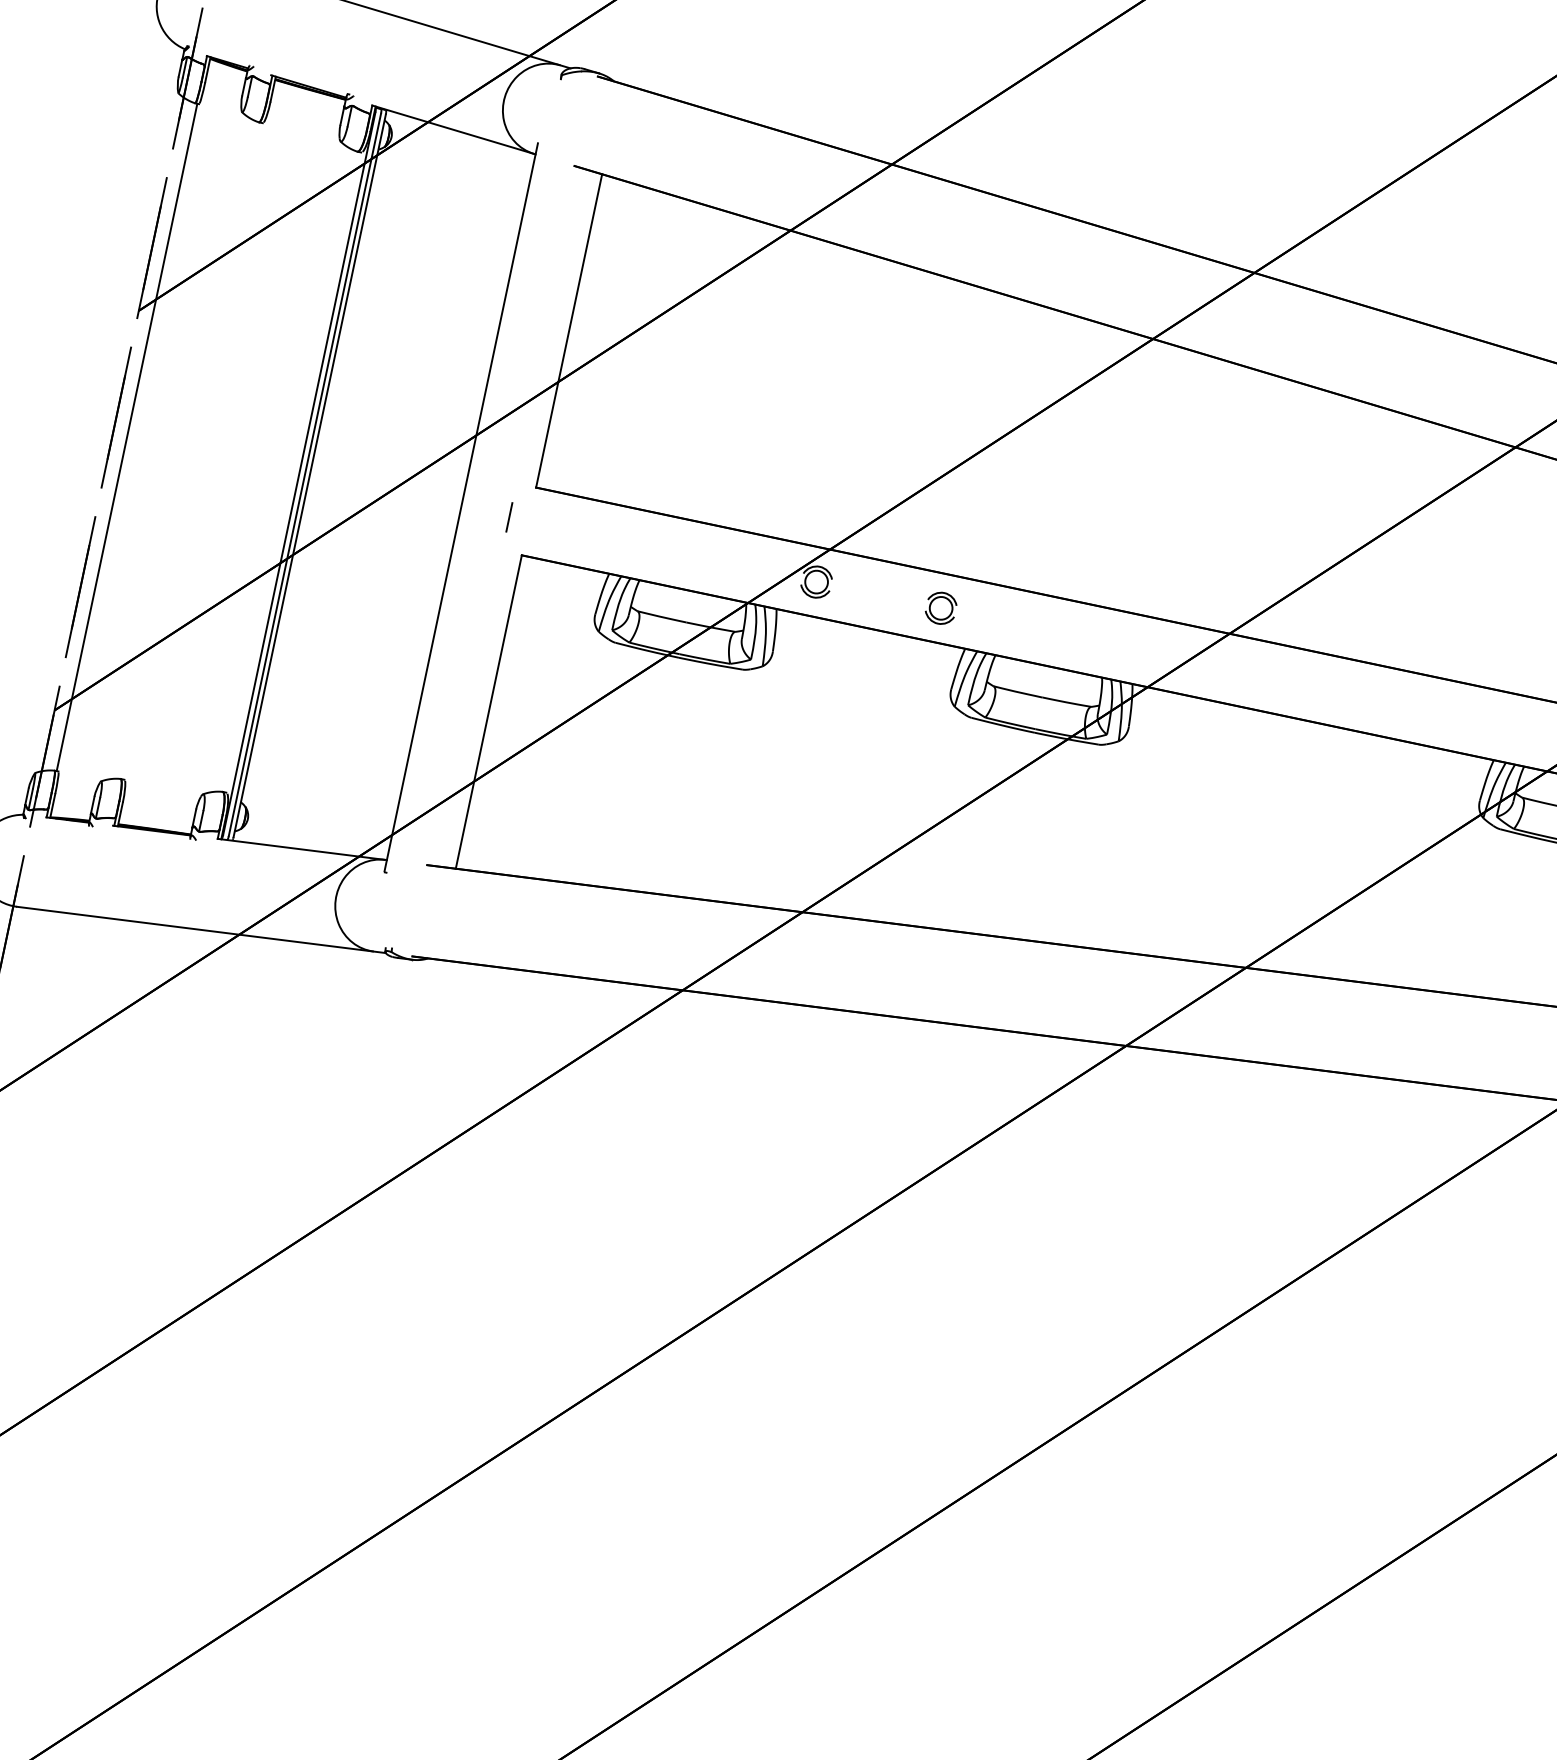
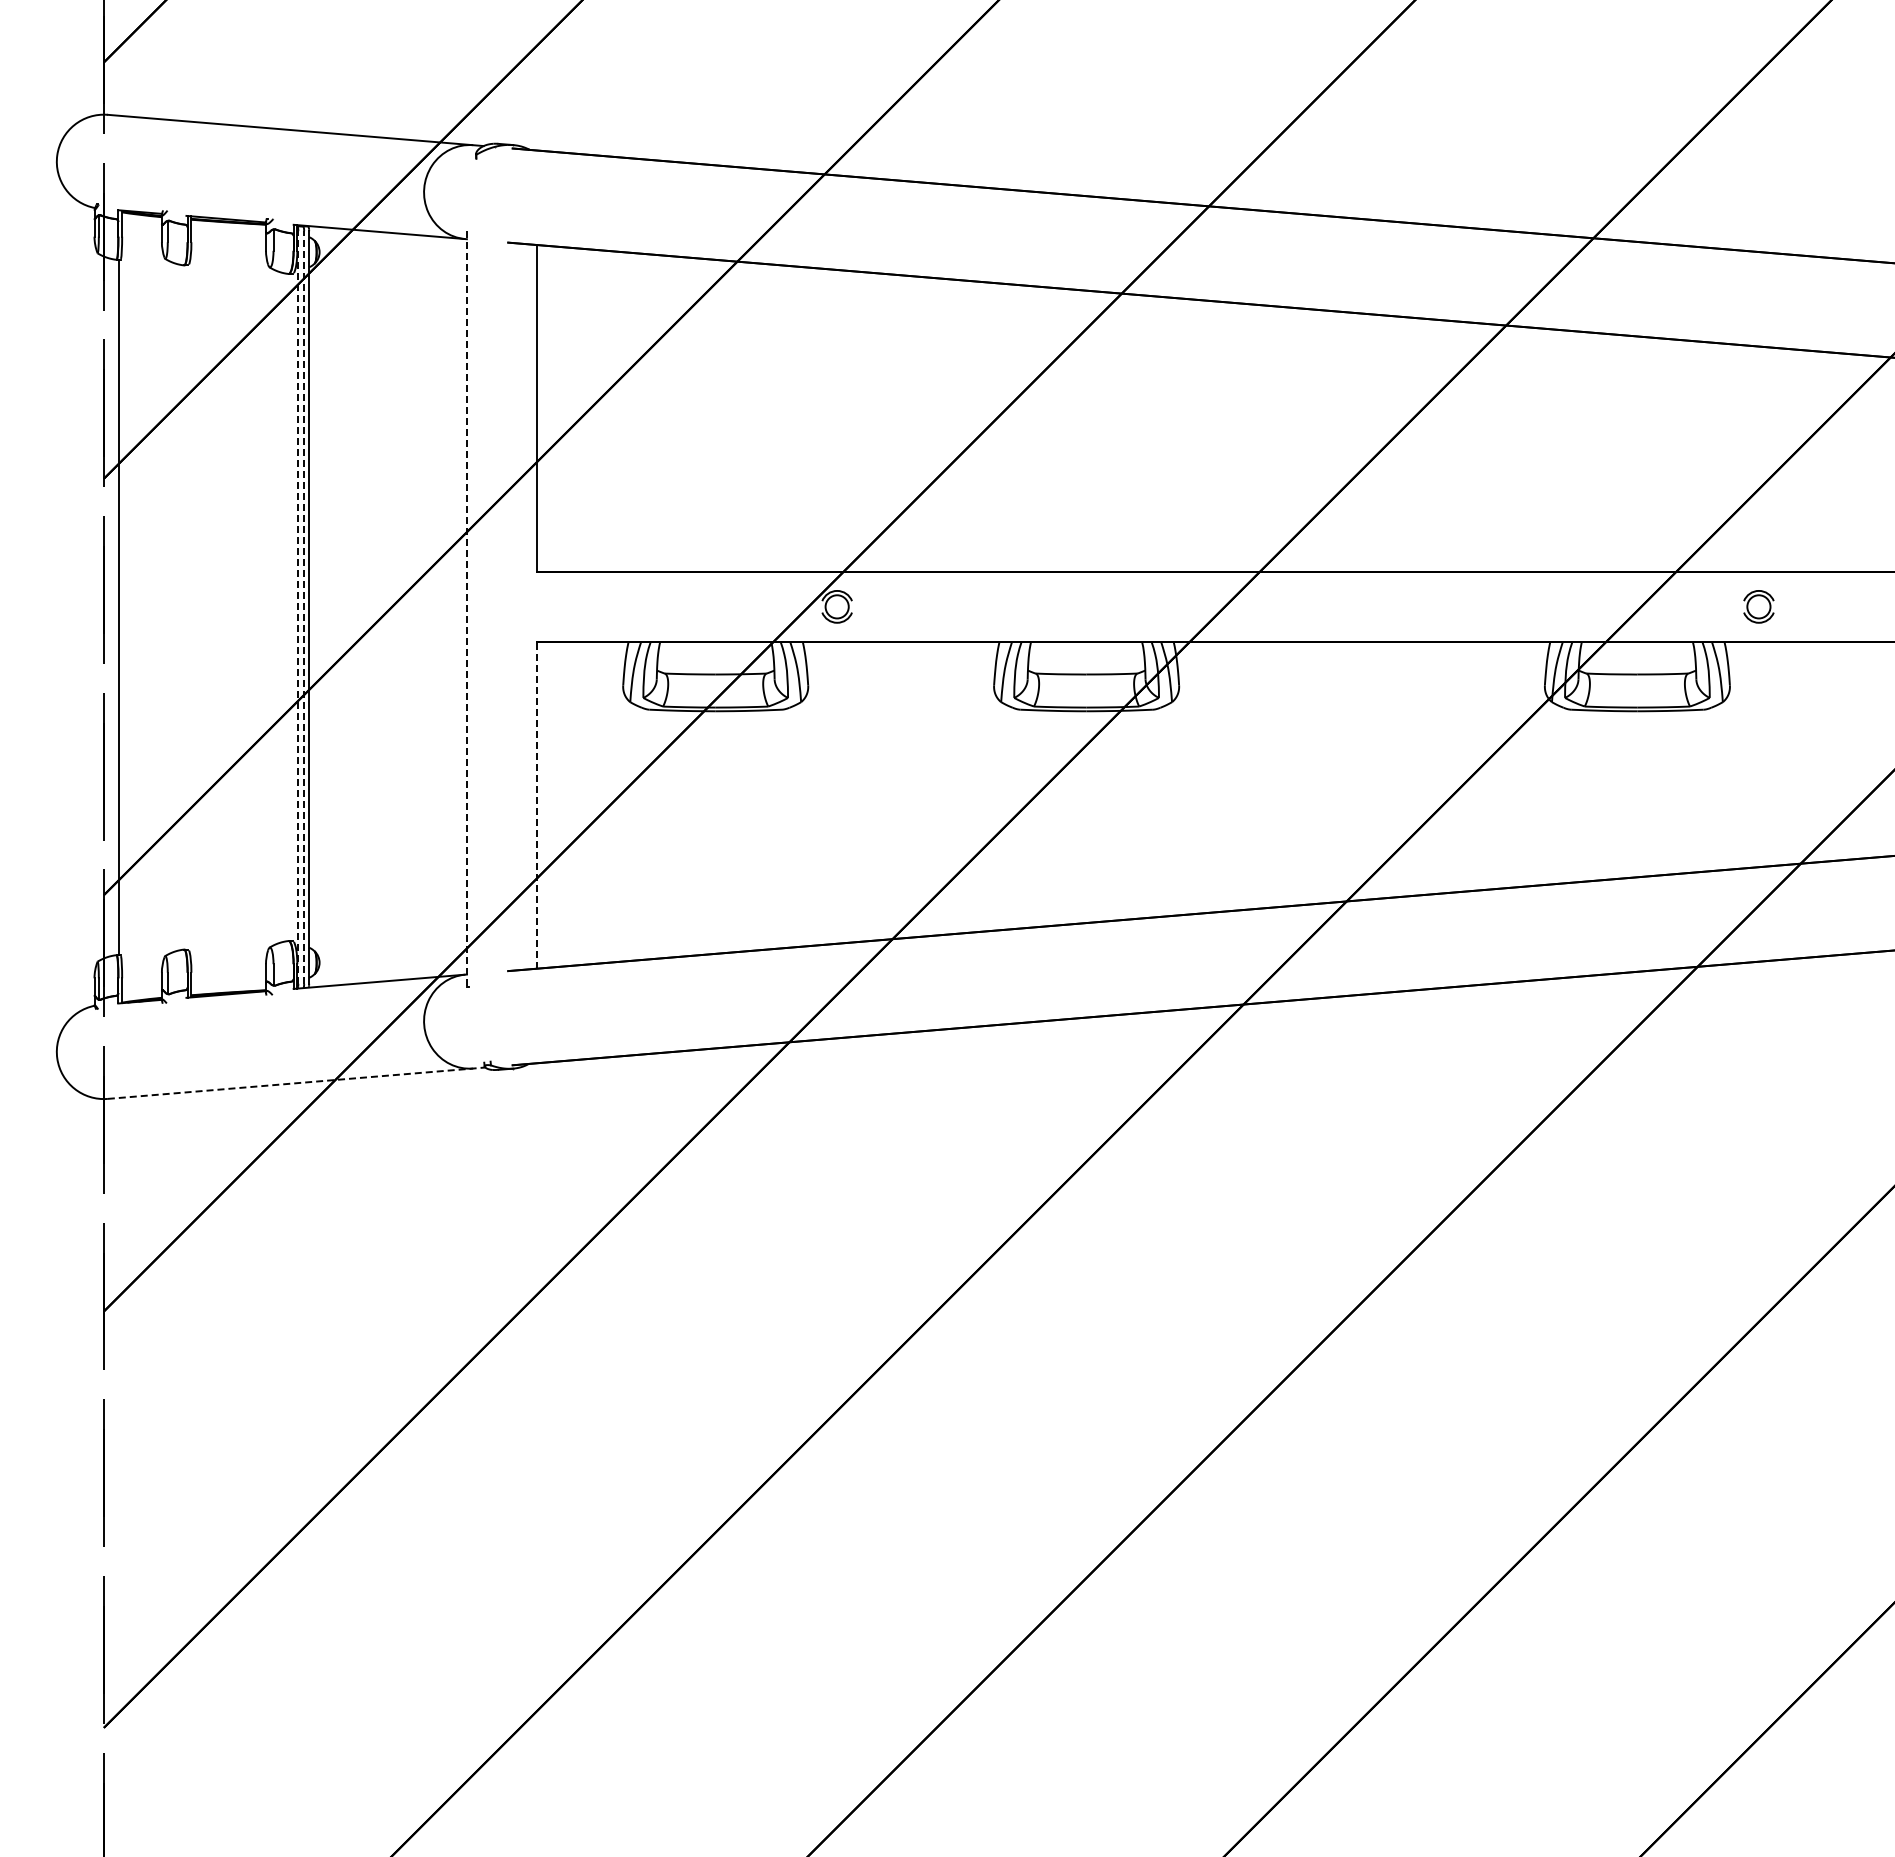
line: (299, 473) -> (298, 607), solid -> dashed
line: (305, 474) -> (304, 607), solid -> dashed
line: (460, 506) -> (466, 606), solid -> dashed
line: (509, 517) -> (517, 606), removed
part: (940, 607) -> (966, 606), removed
line: (489, 711) -> (537, 804), solid -> dashed
line: (202, 930) -> (297, 1083), solid -> dashed

